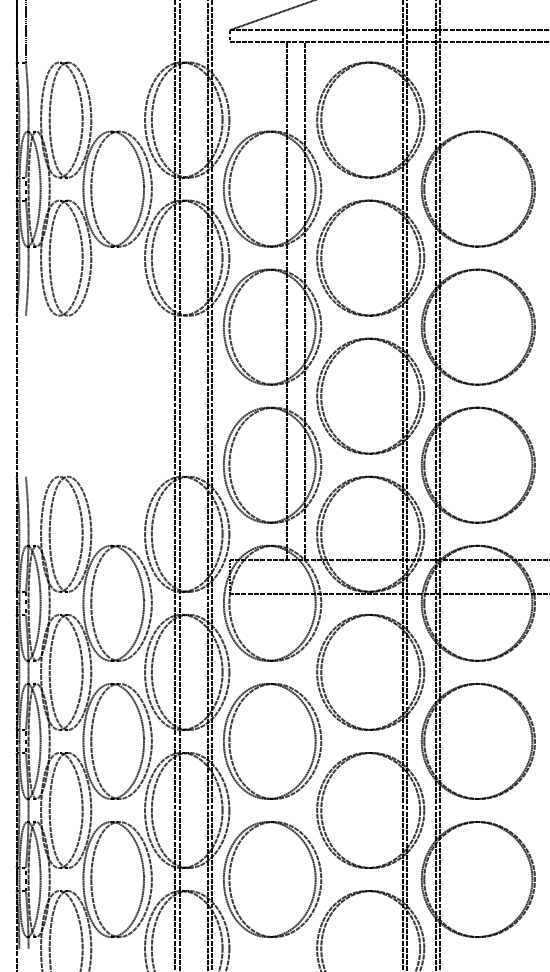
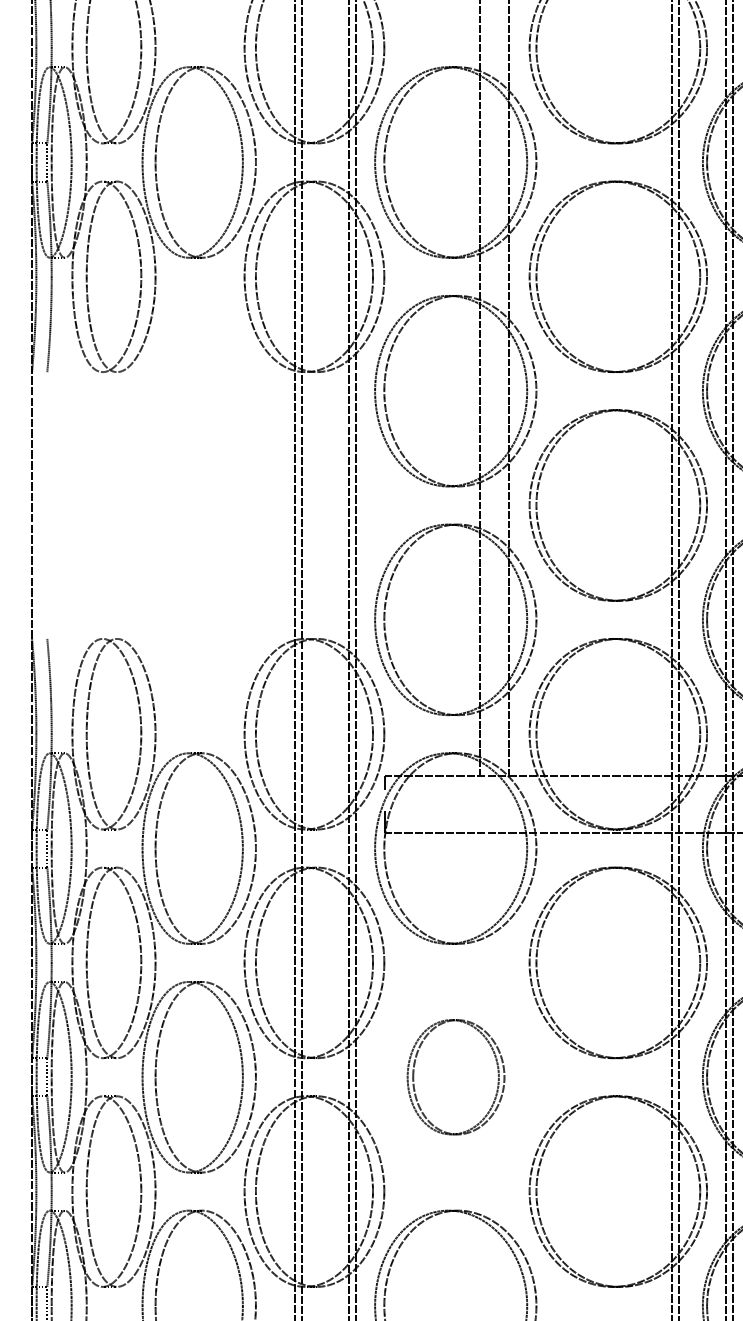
part: (272, 741) -> (455, 1077), size x0.6

